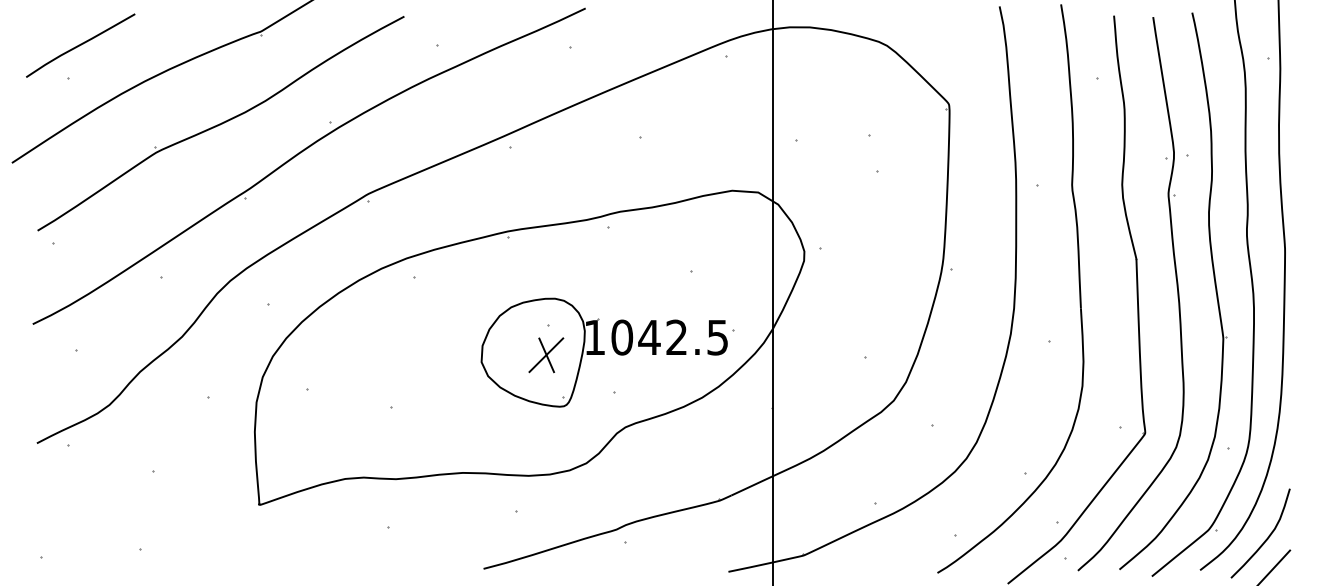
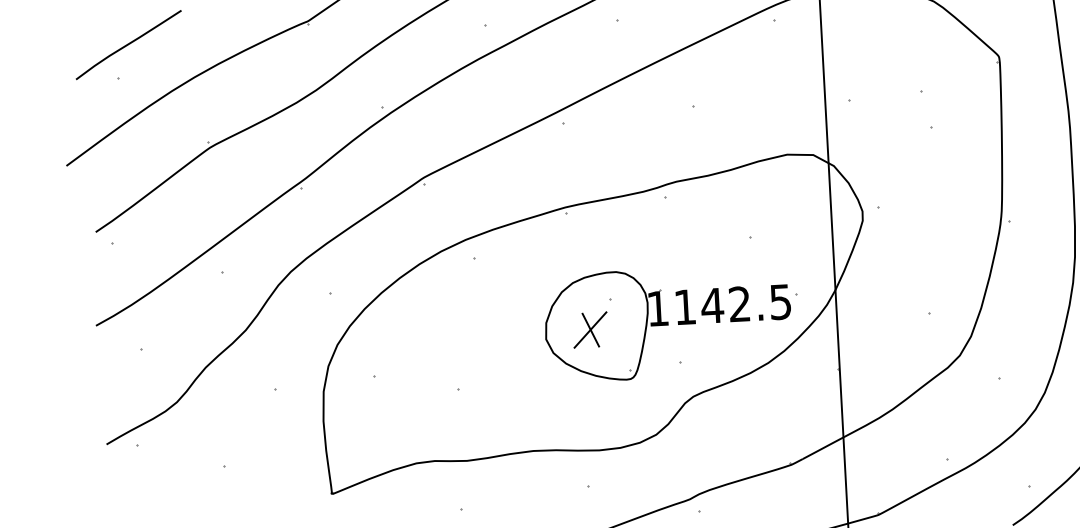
text: (622, 337) -> (685, 307), 1042.5 -> 1142.5
part: (546, 355) -> (590, 330), moved

